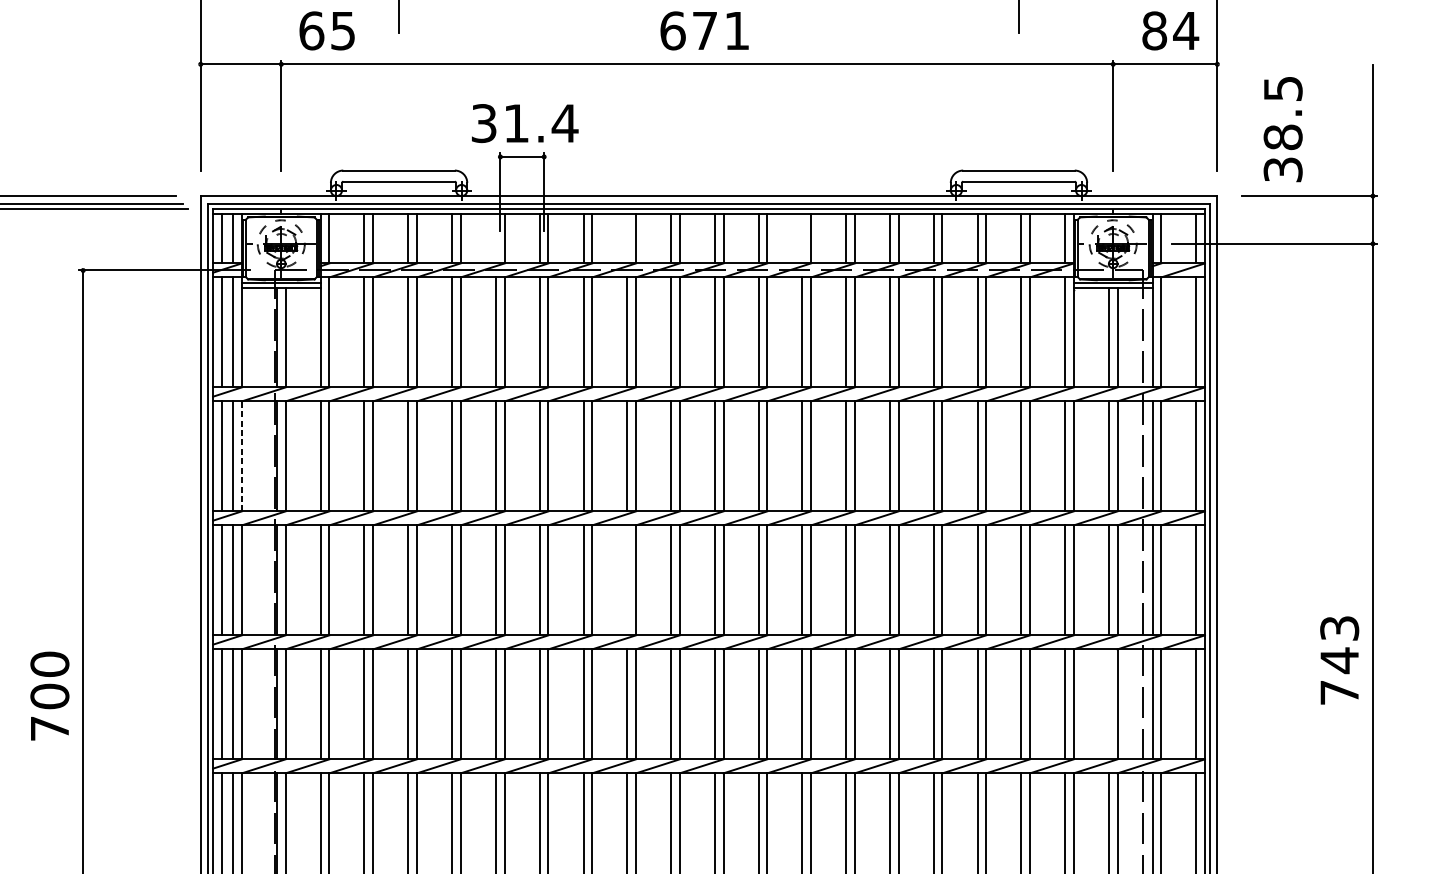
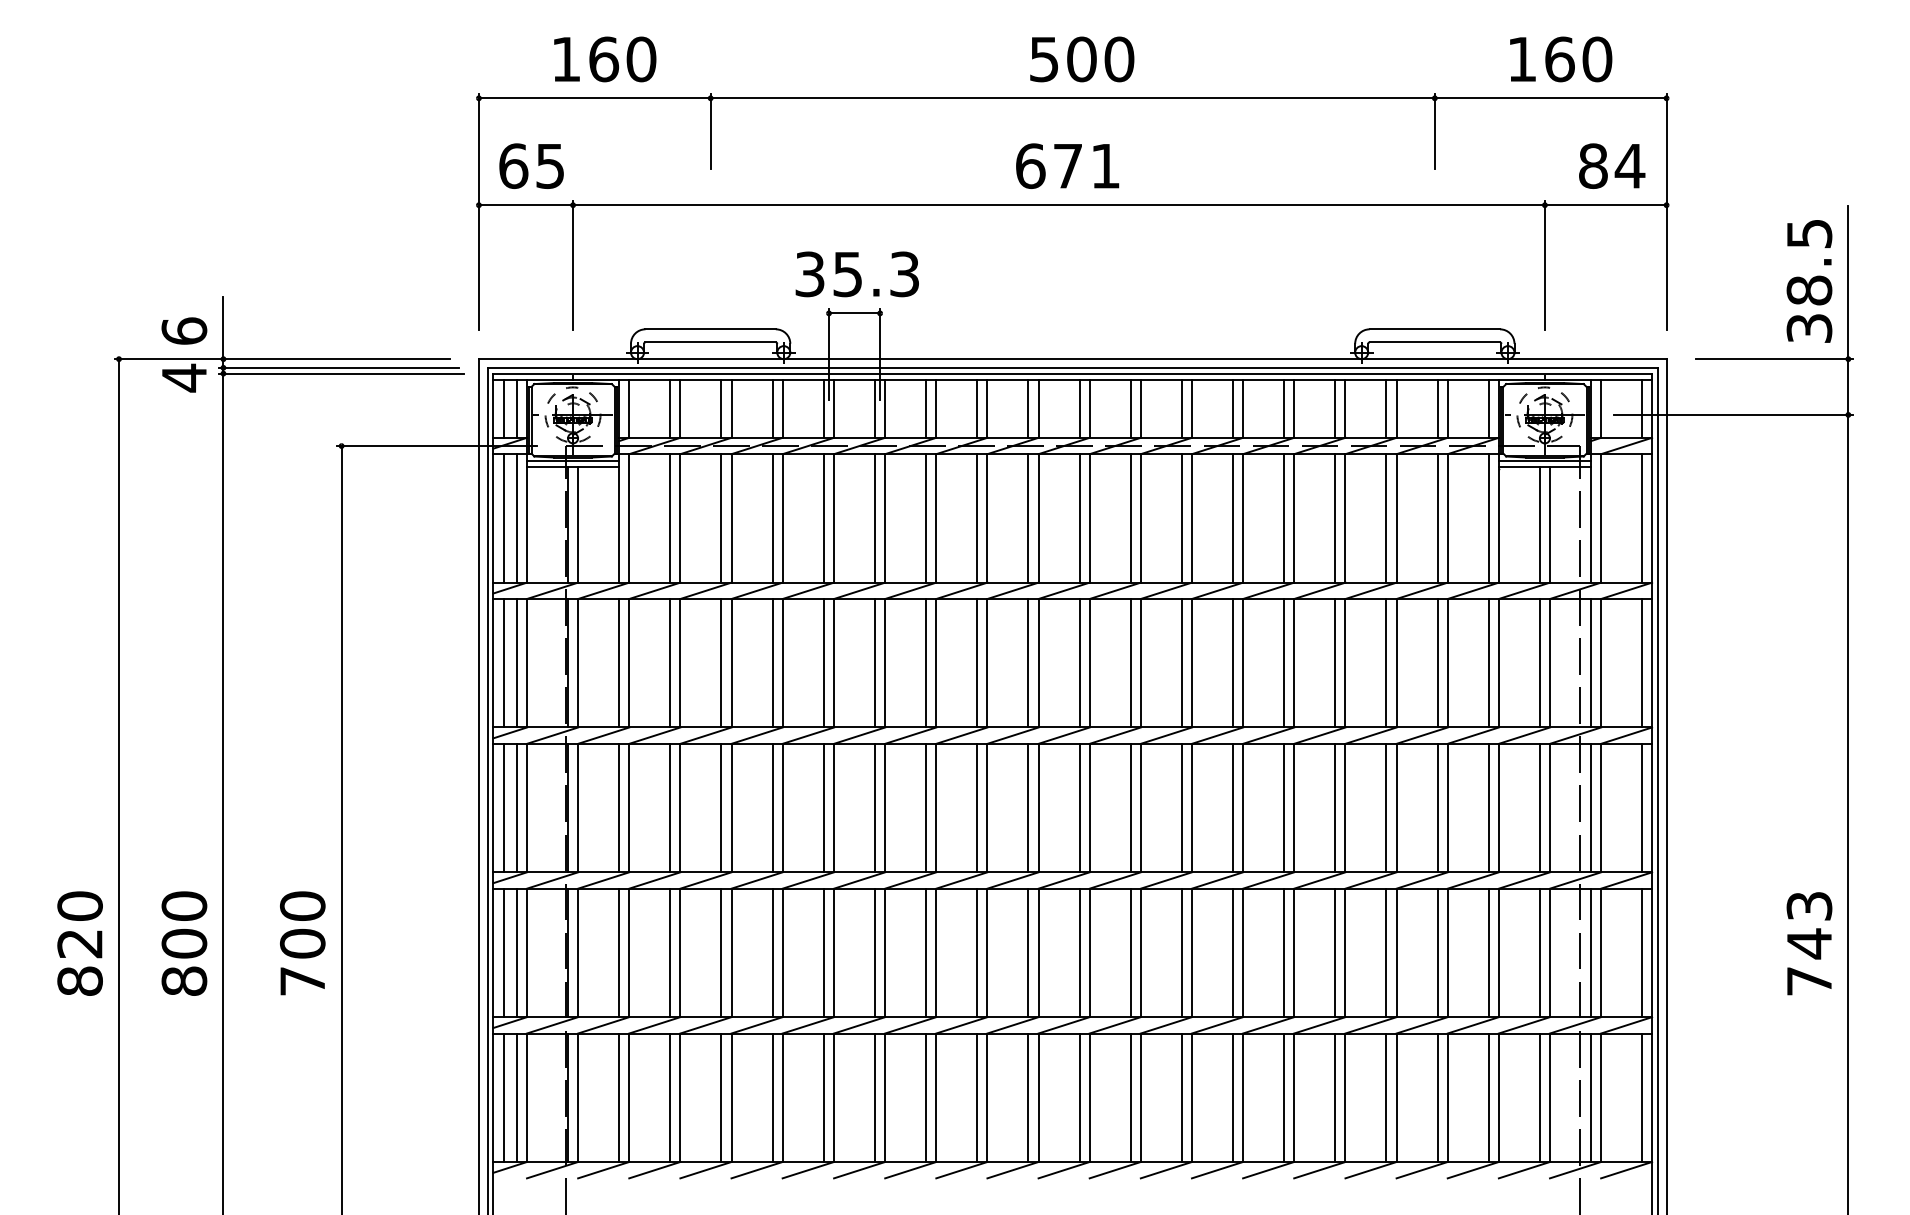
text: (327, 30) -> (531, 165), moved
text: (541, 123) -> (876, 274), 31.4 -> 35.3
text: (1283, 129) -> (1809, 281), moved
line: (495, 238) -> (823, 408), added
line: (627, 238) -> (977, 408), added
line: (802, 238) -> (1181, 408), added
line: (242, 455) -> (527, 662), dashed -> solid
line: (627, 579) -> (977, 807), added
text: (1339, 660) -> (1809, 943), moved
line: (1108, 704) -> (1539, 952), added

